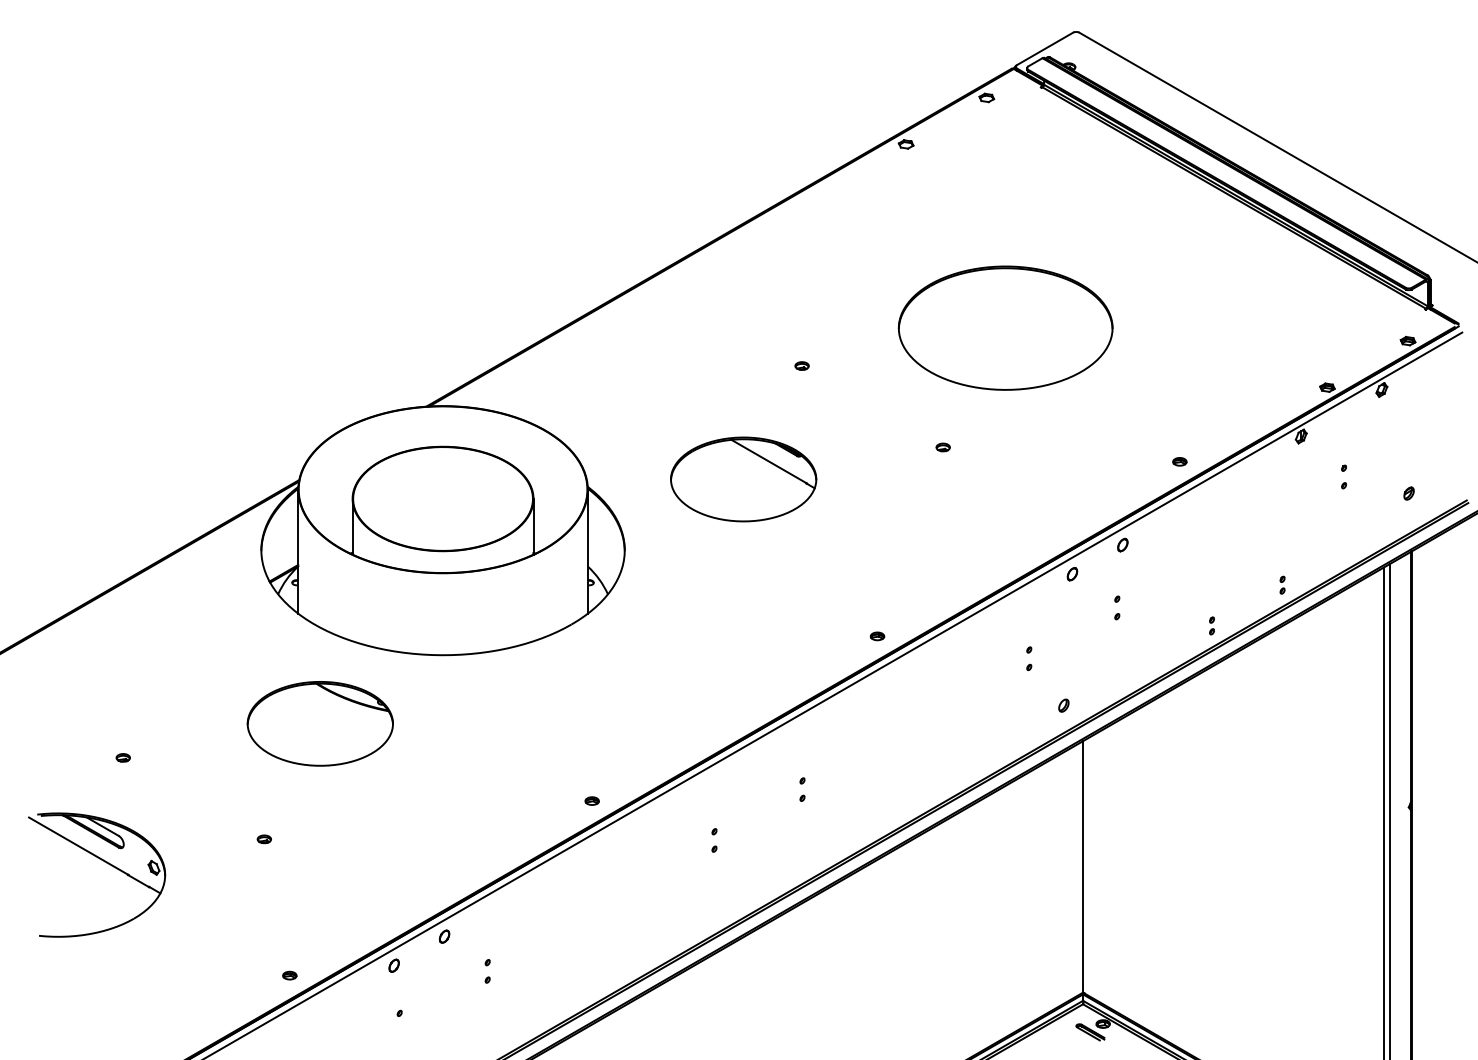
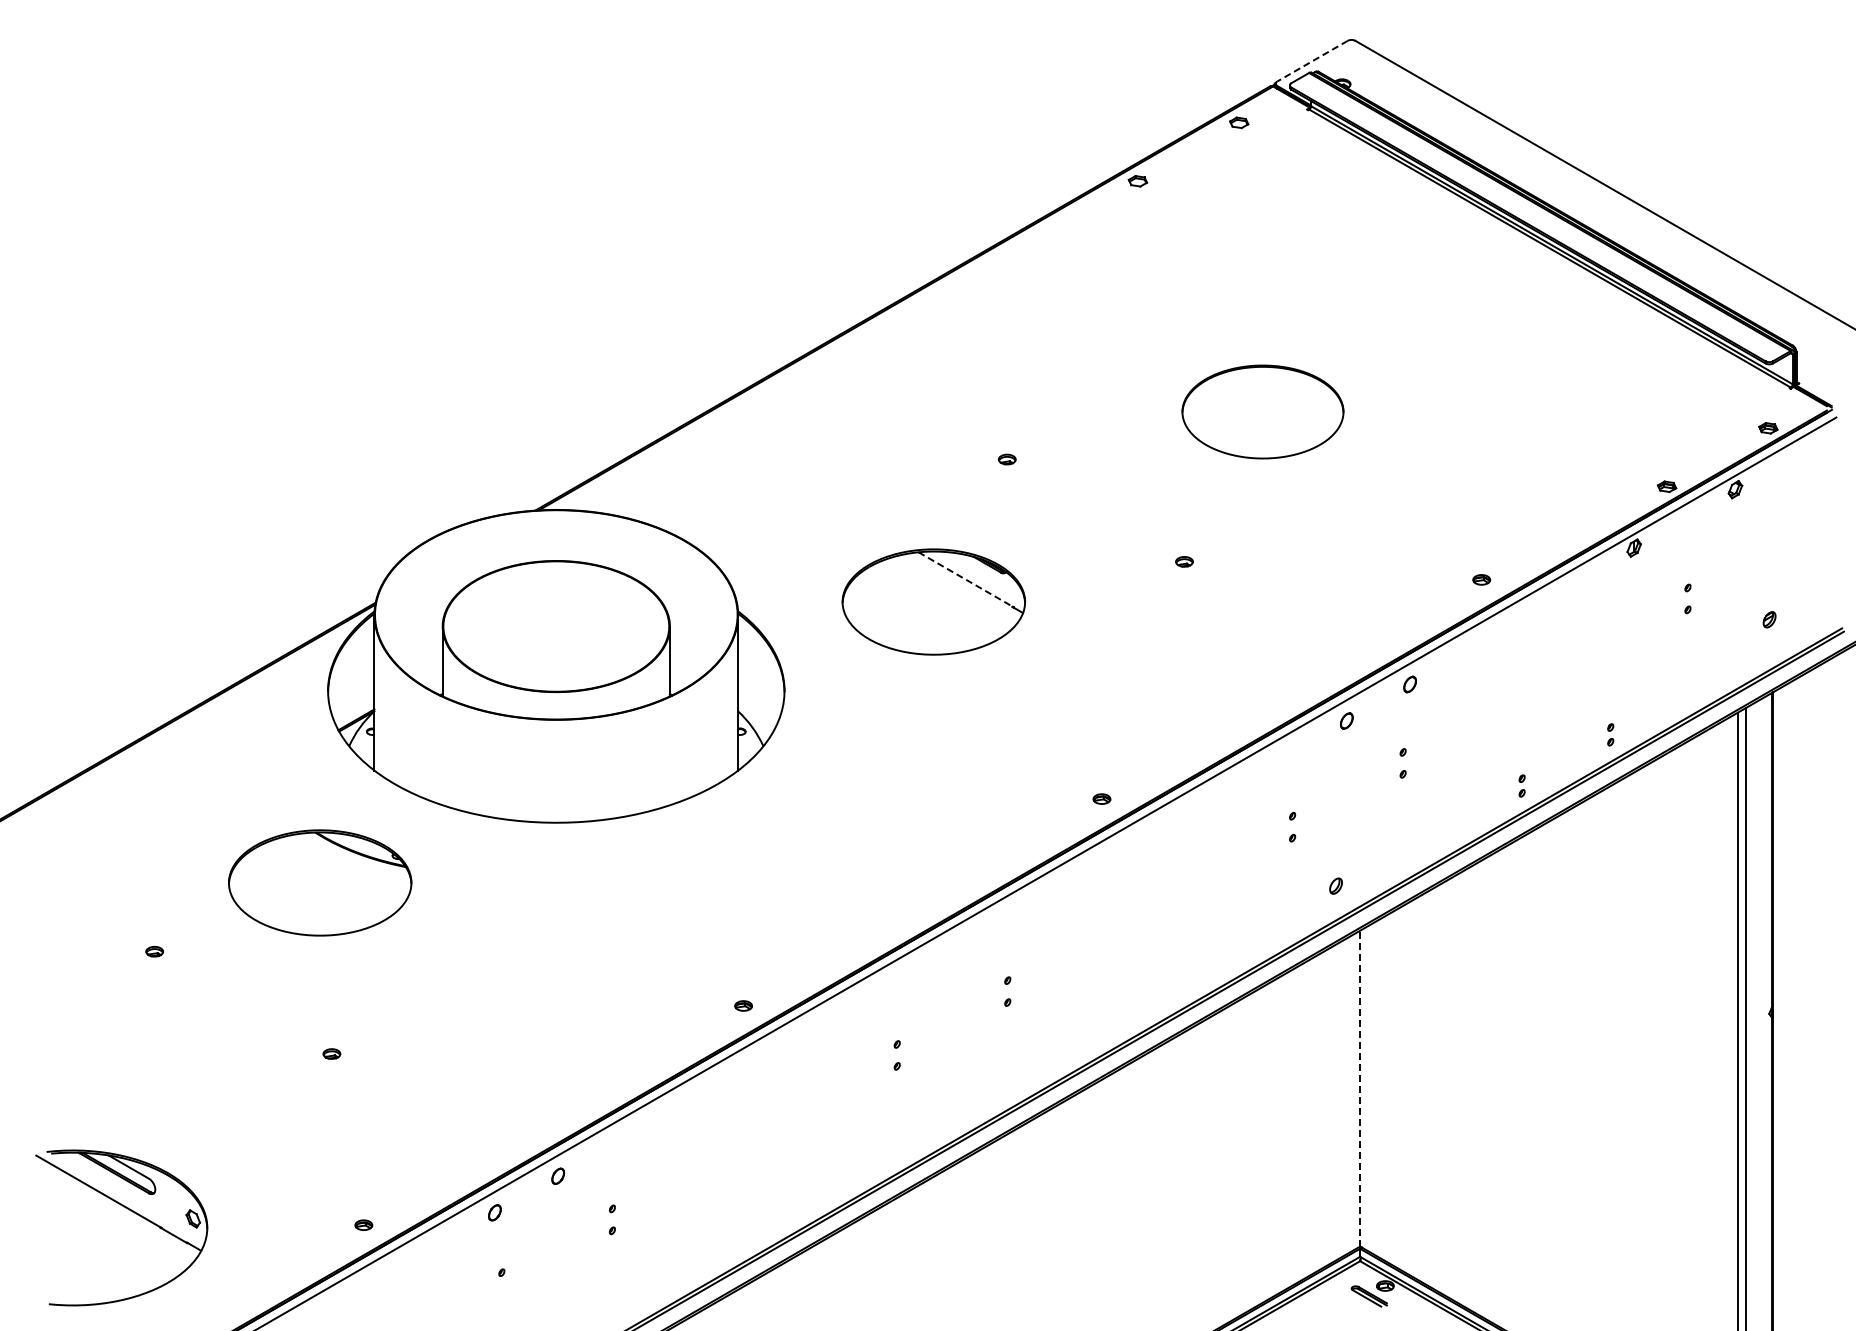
line: (1045, 49) -> (1312, 61), solid -> dashed
part: (1005, 327) -> (1262, 411), size x0.6
line: (769, 461) -> (966, 579), solid -> dashed
part: (320, 723) -> (320, 882), moved
part: (104, 862) -> (130, 1211), moved
line: (1082, 867) -> (1359, 1089), solid -> dashed

